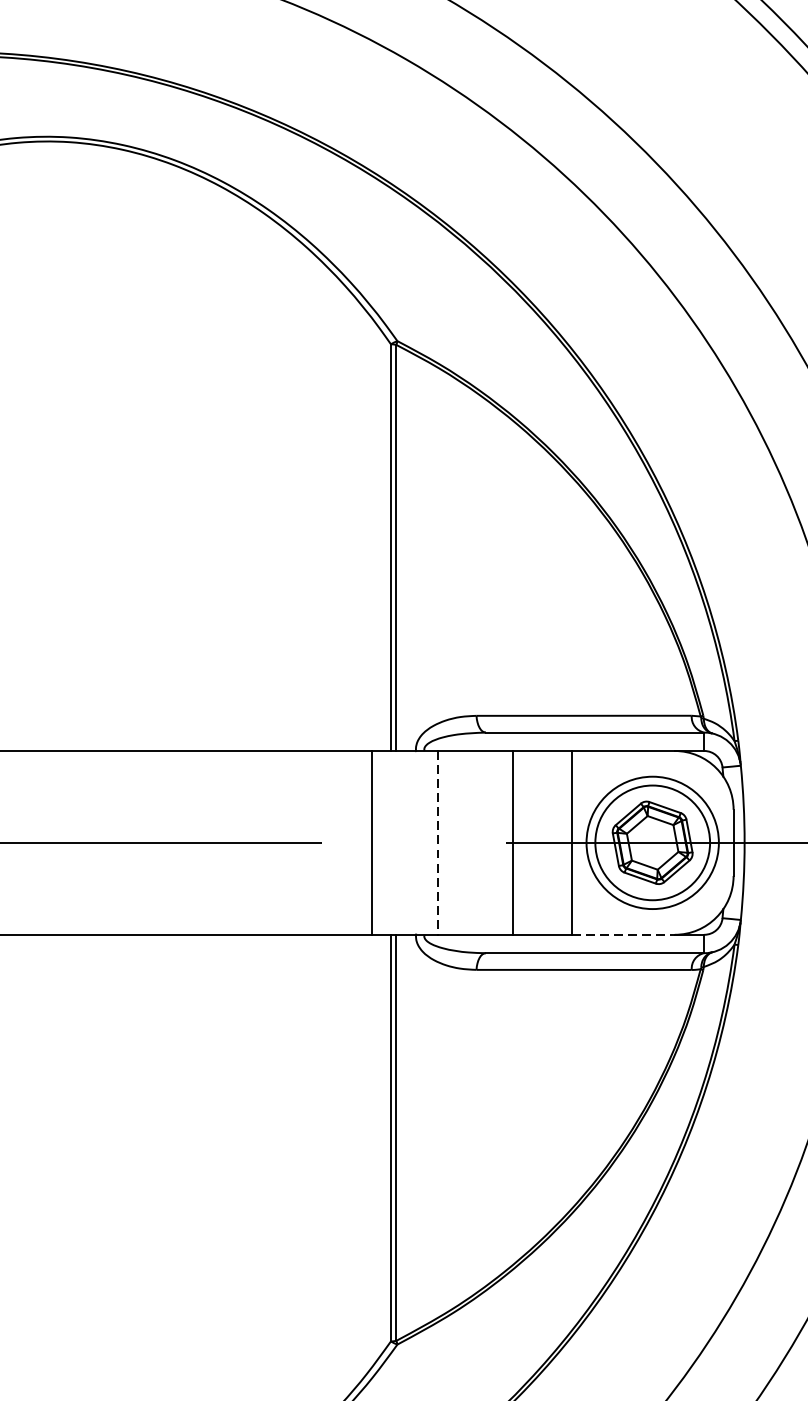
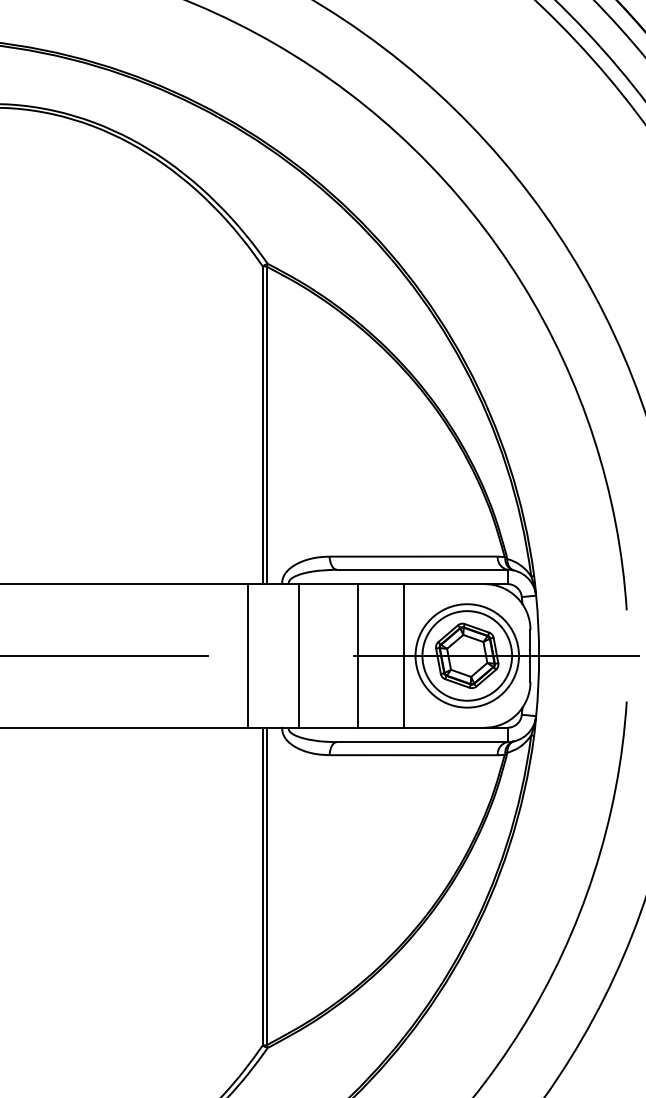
line: (438, 842) -> (299, 655), dashed -> solid
line: (623, 934) -> (444, 727), dashed -> solid

